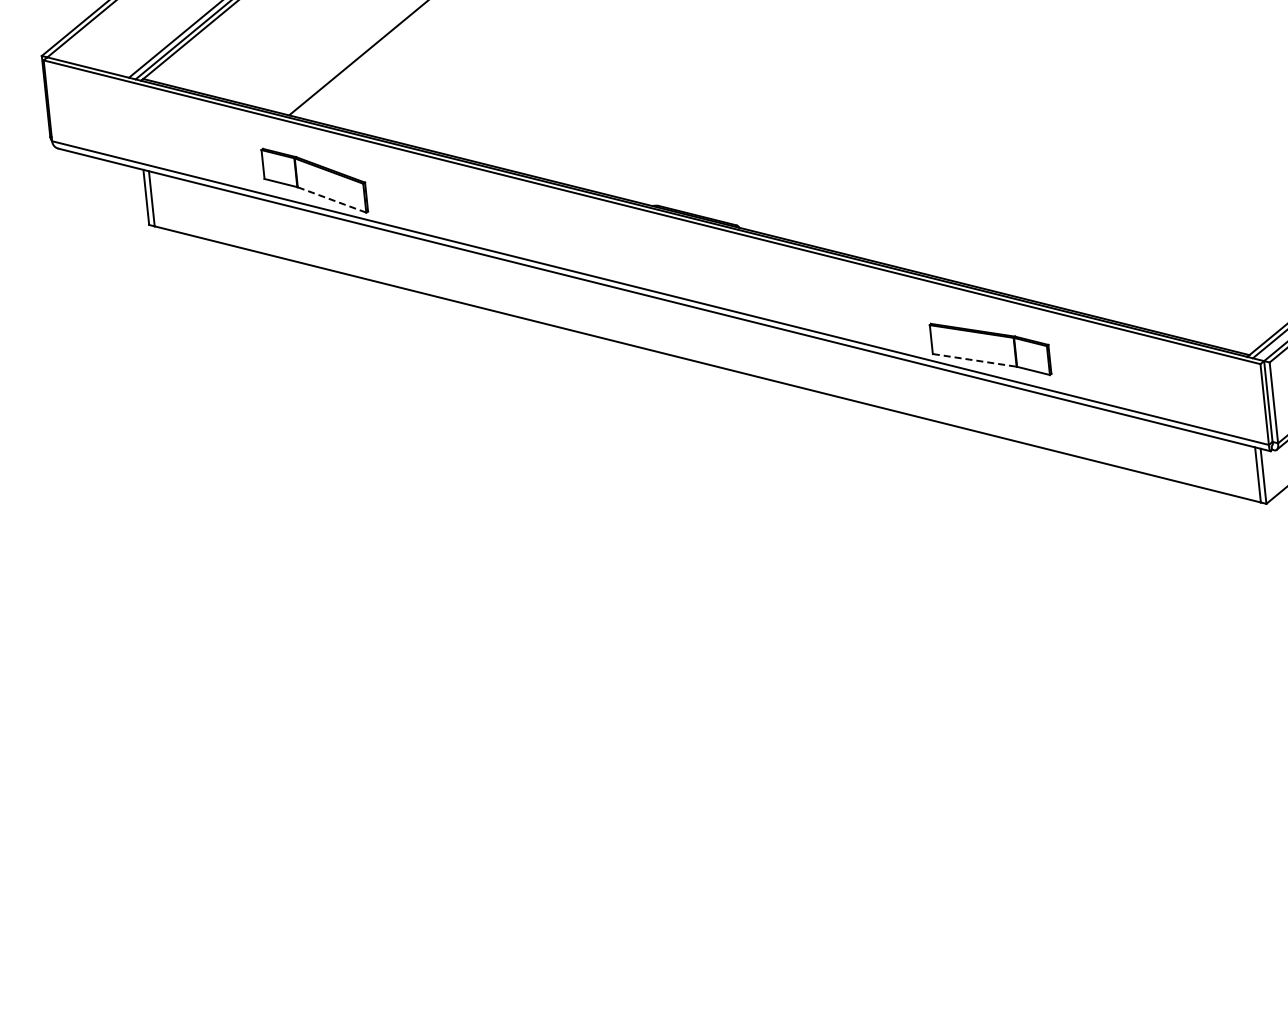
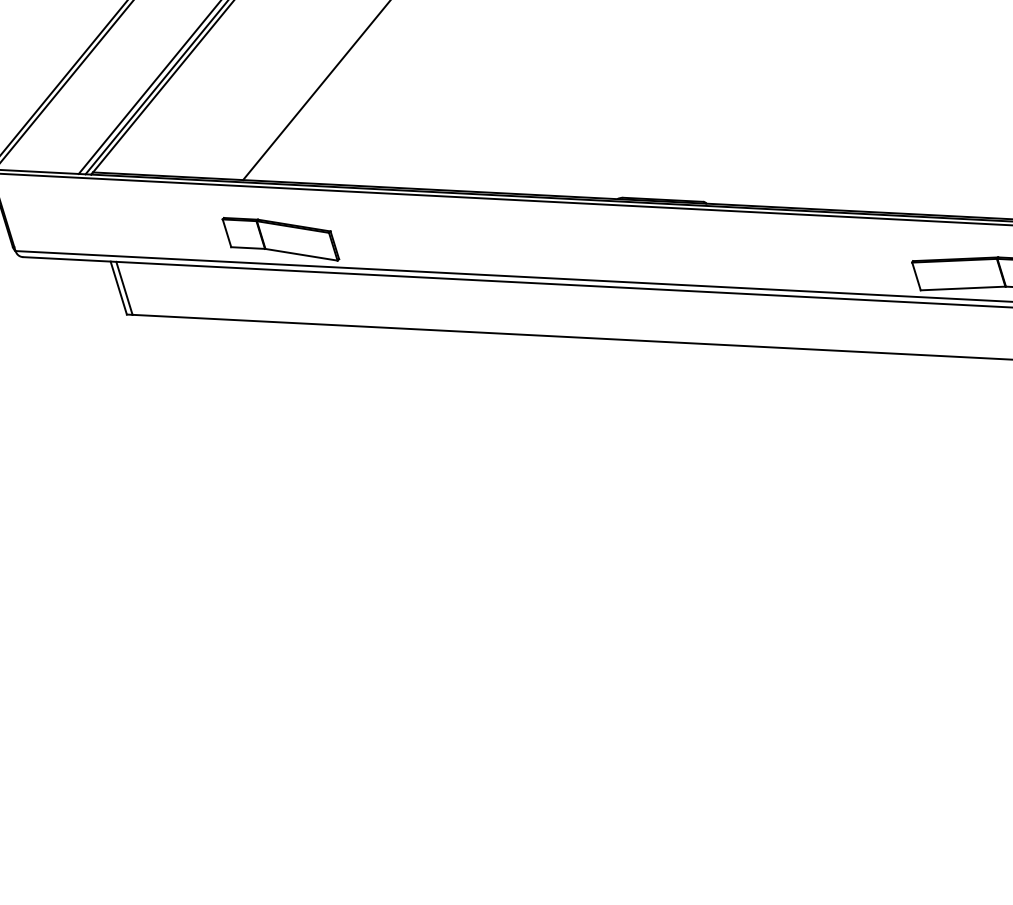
line: (332, 199) -> (301, 254), dashed -> solid
line: (975, 360) -> (963, 288), dashed -> solid

